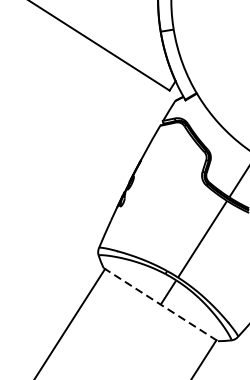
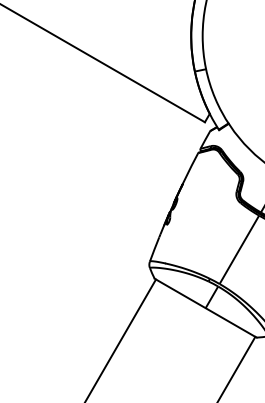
line: (160, 304) -> (205, 308), dashed -> solid

